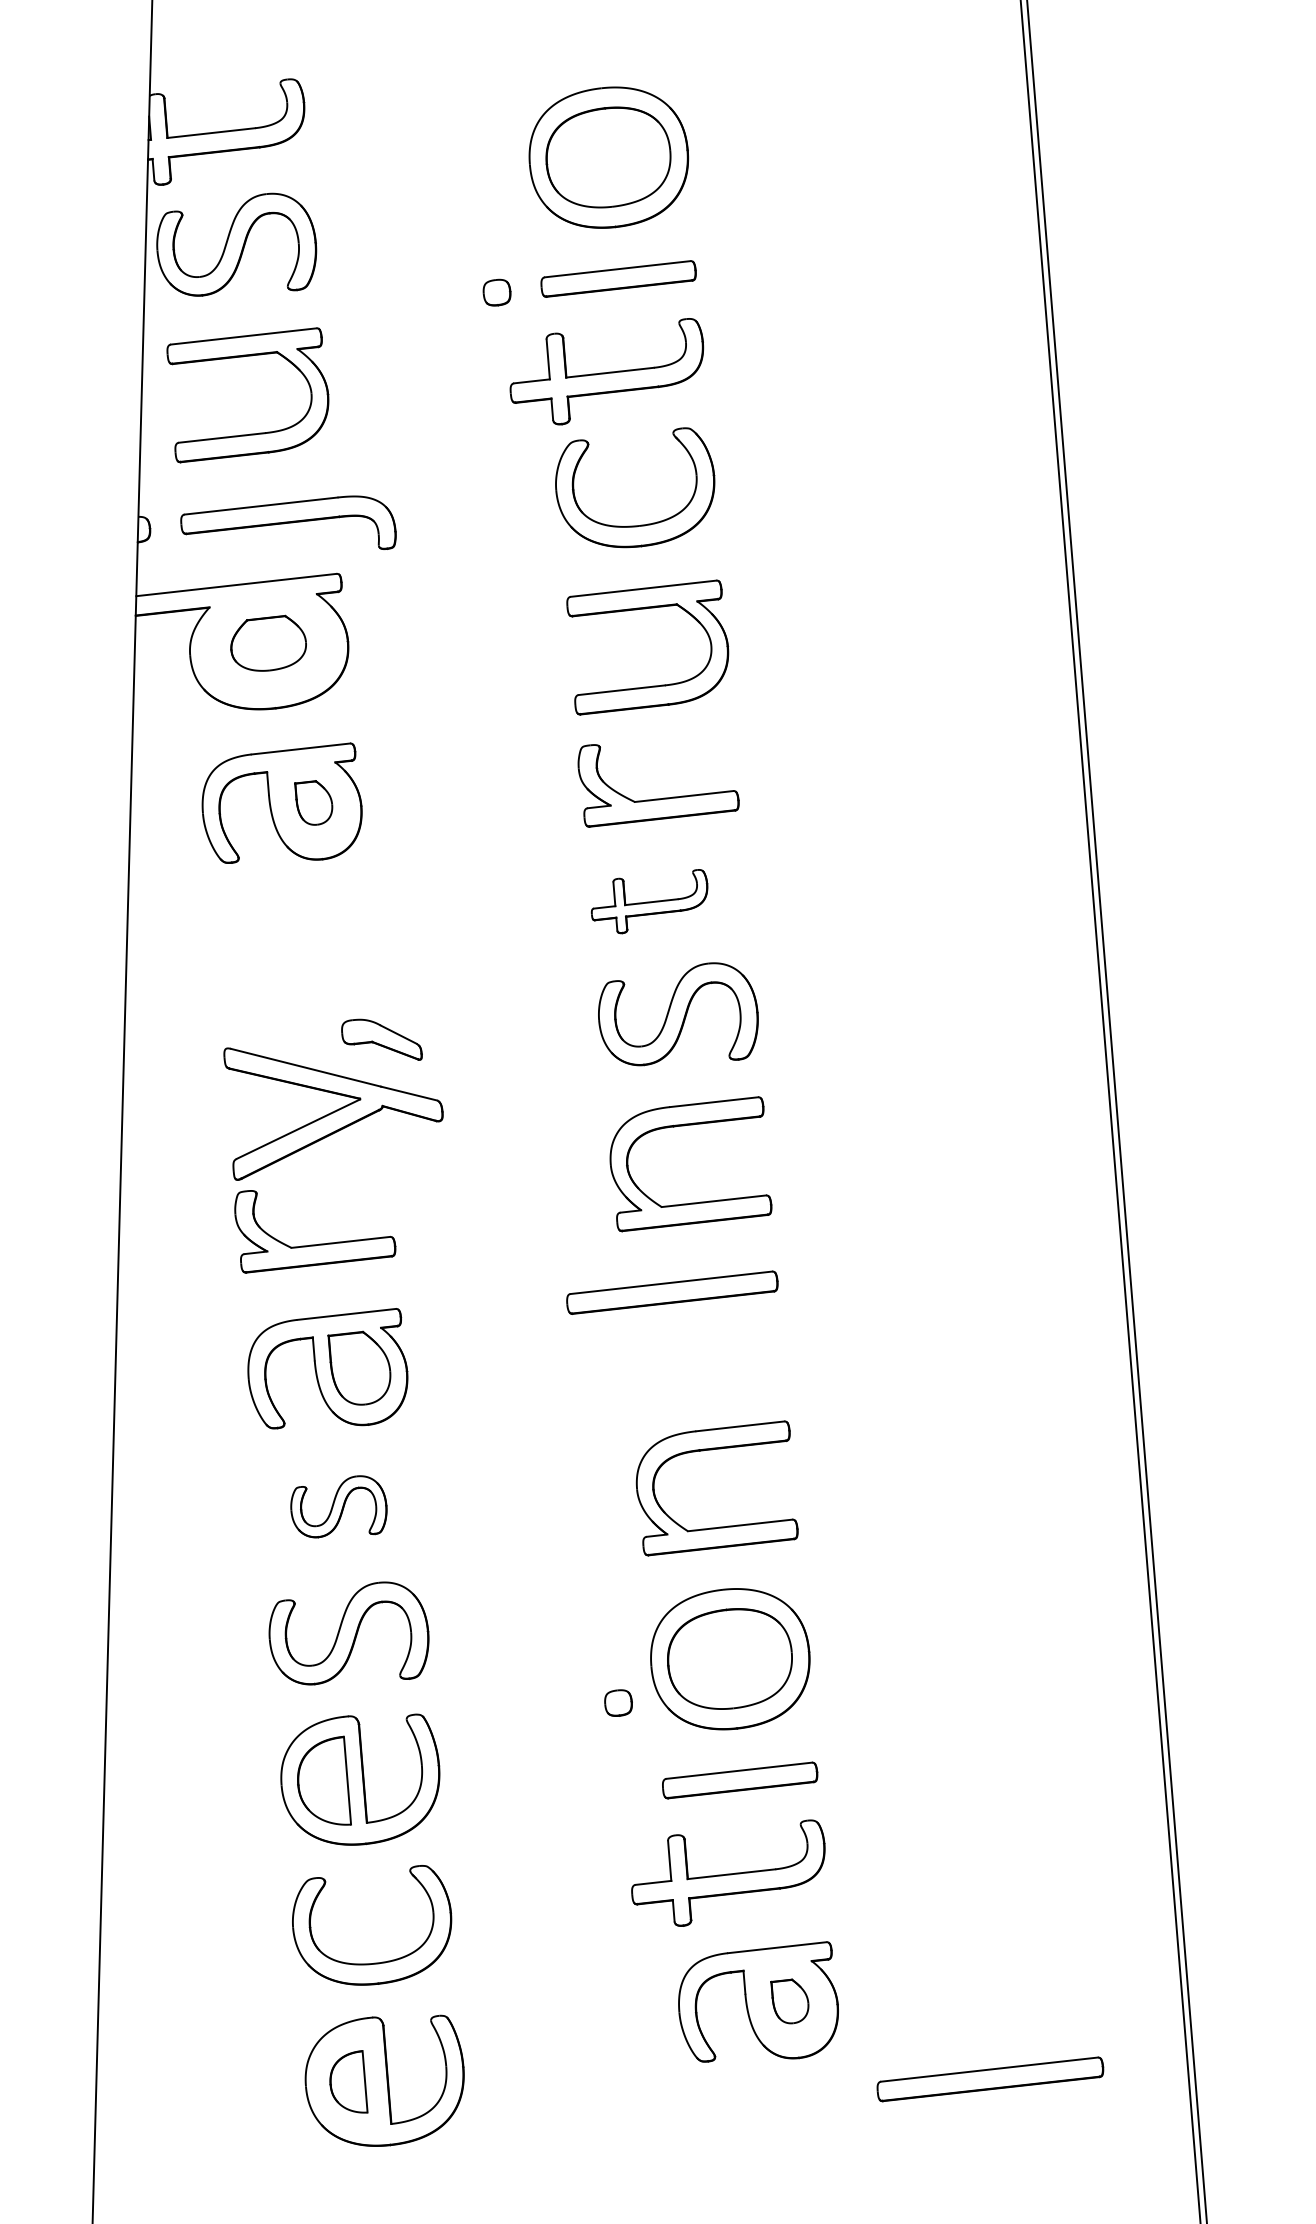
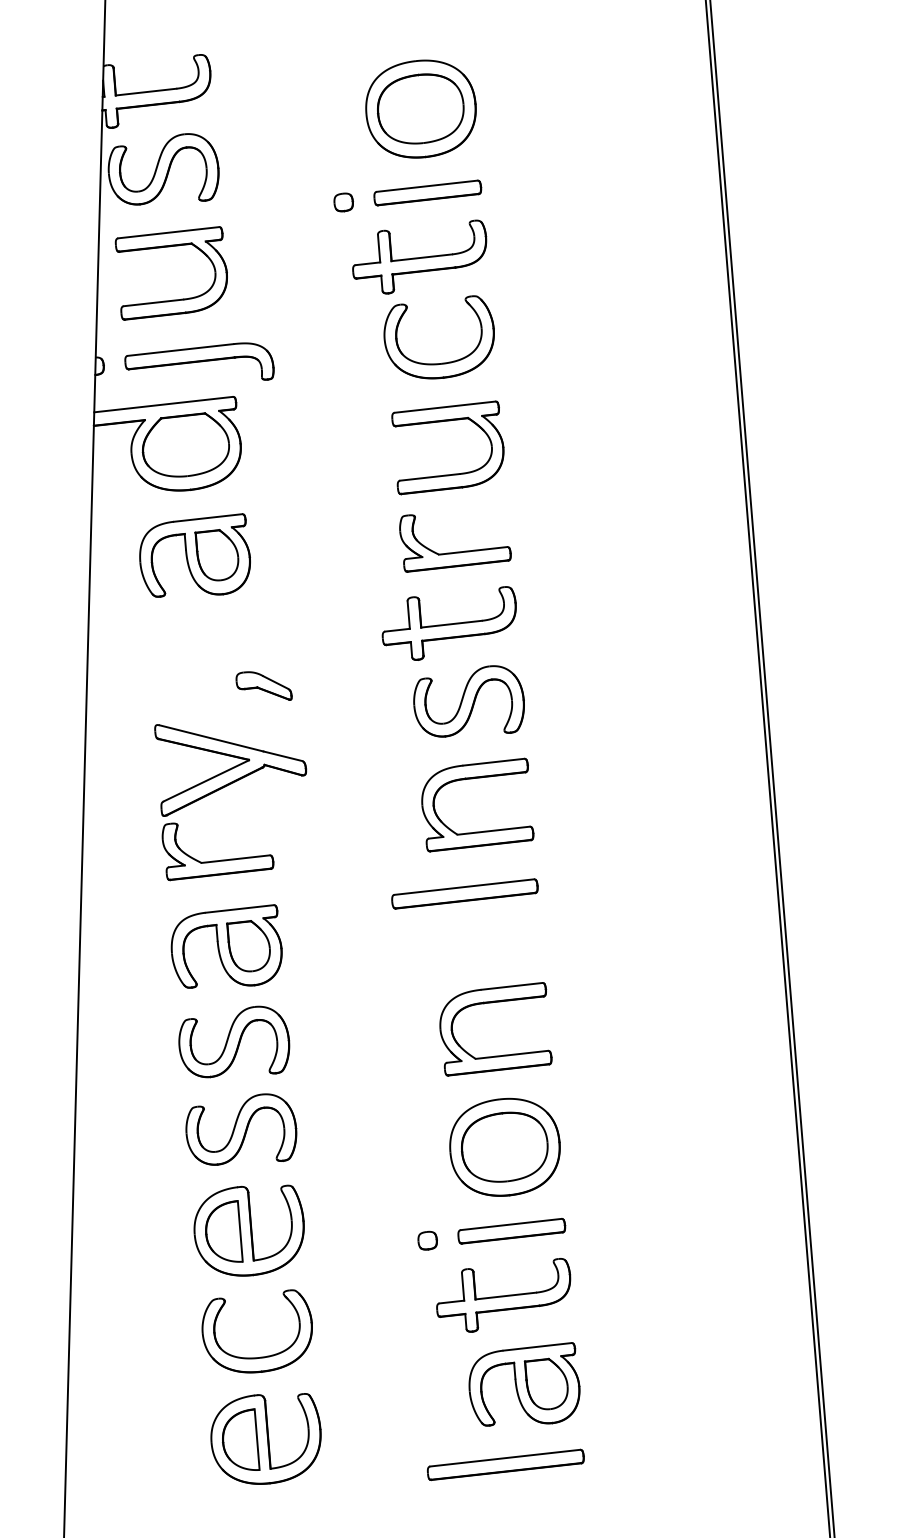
part: (268, 642) -> (185, 444), size x1.67
part: (313, 803) -> (216, 555), size x1.67
part: (648, 901) -> (448, 623), size x1.67
part: (381, 1038) -> (263, 685), moved
part: (339, 1506) -> (234, 1041), size x1.67
part: (618, 1702) -> (427, 1240), moved
part: (788, 2000) -> (545, 1383), size x1.67
part: (989, 2078) -> (505, 1464), moved
part: (349, 2081) -> (241, 1439), size x1.43

